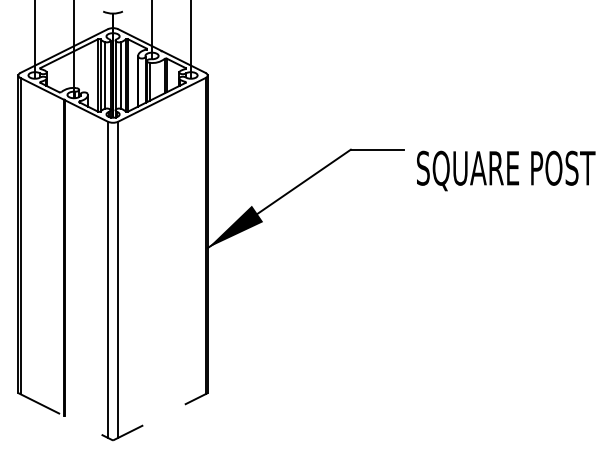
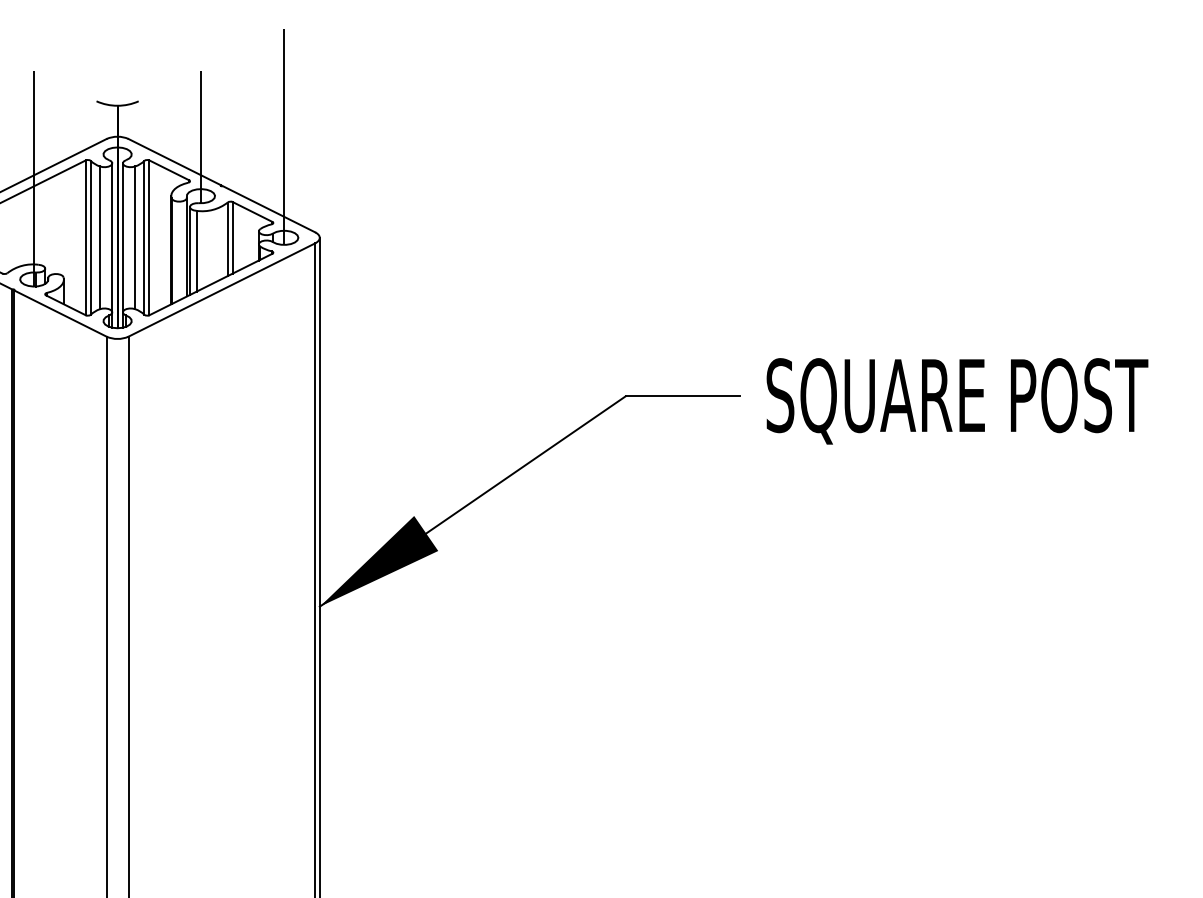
text: (506, 170) -> (958, 400), moved

